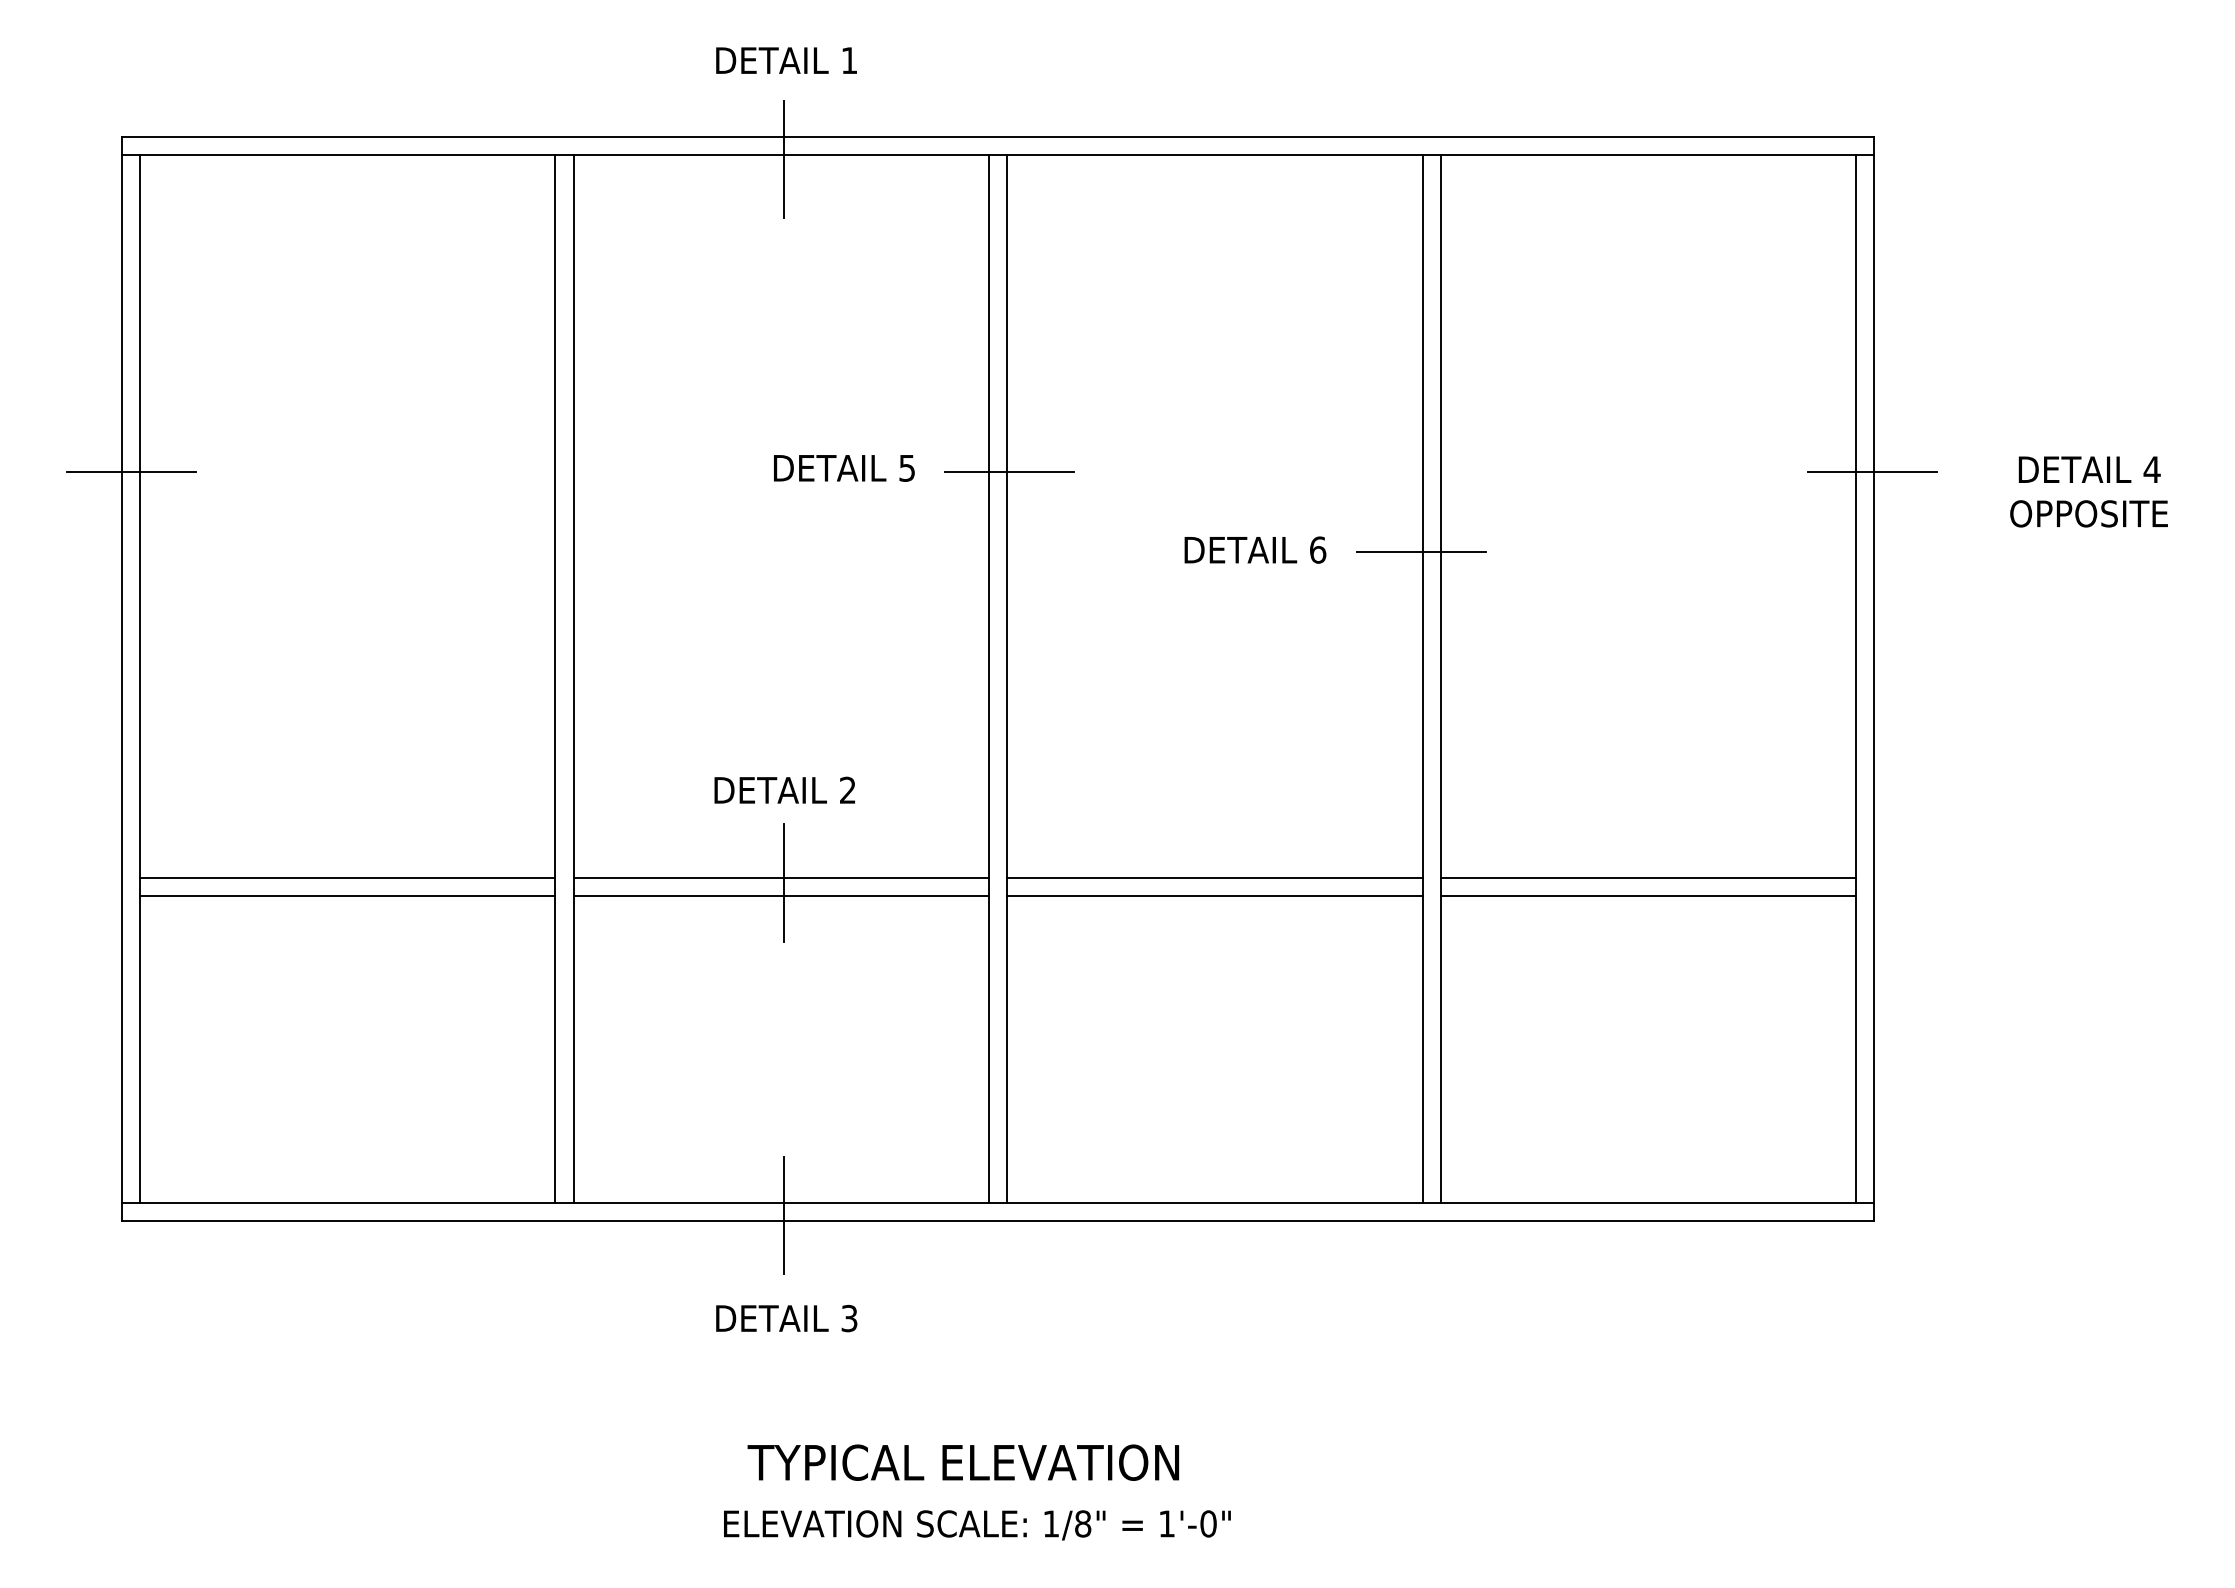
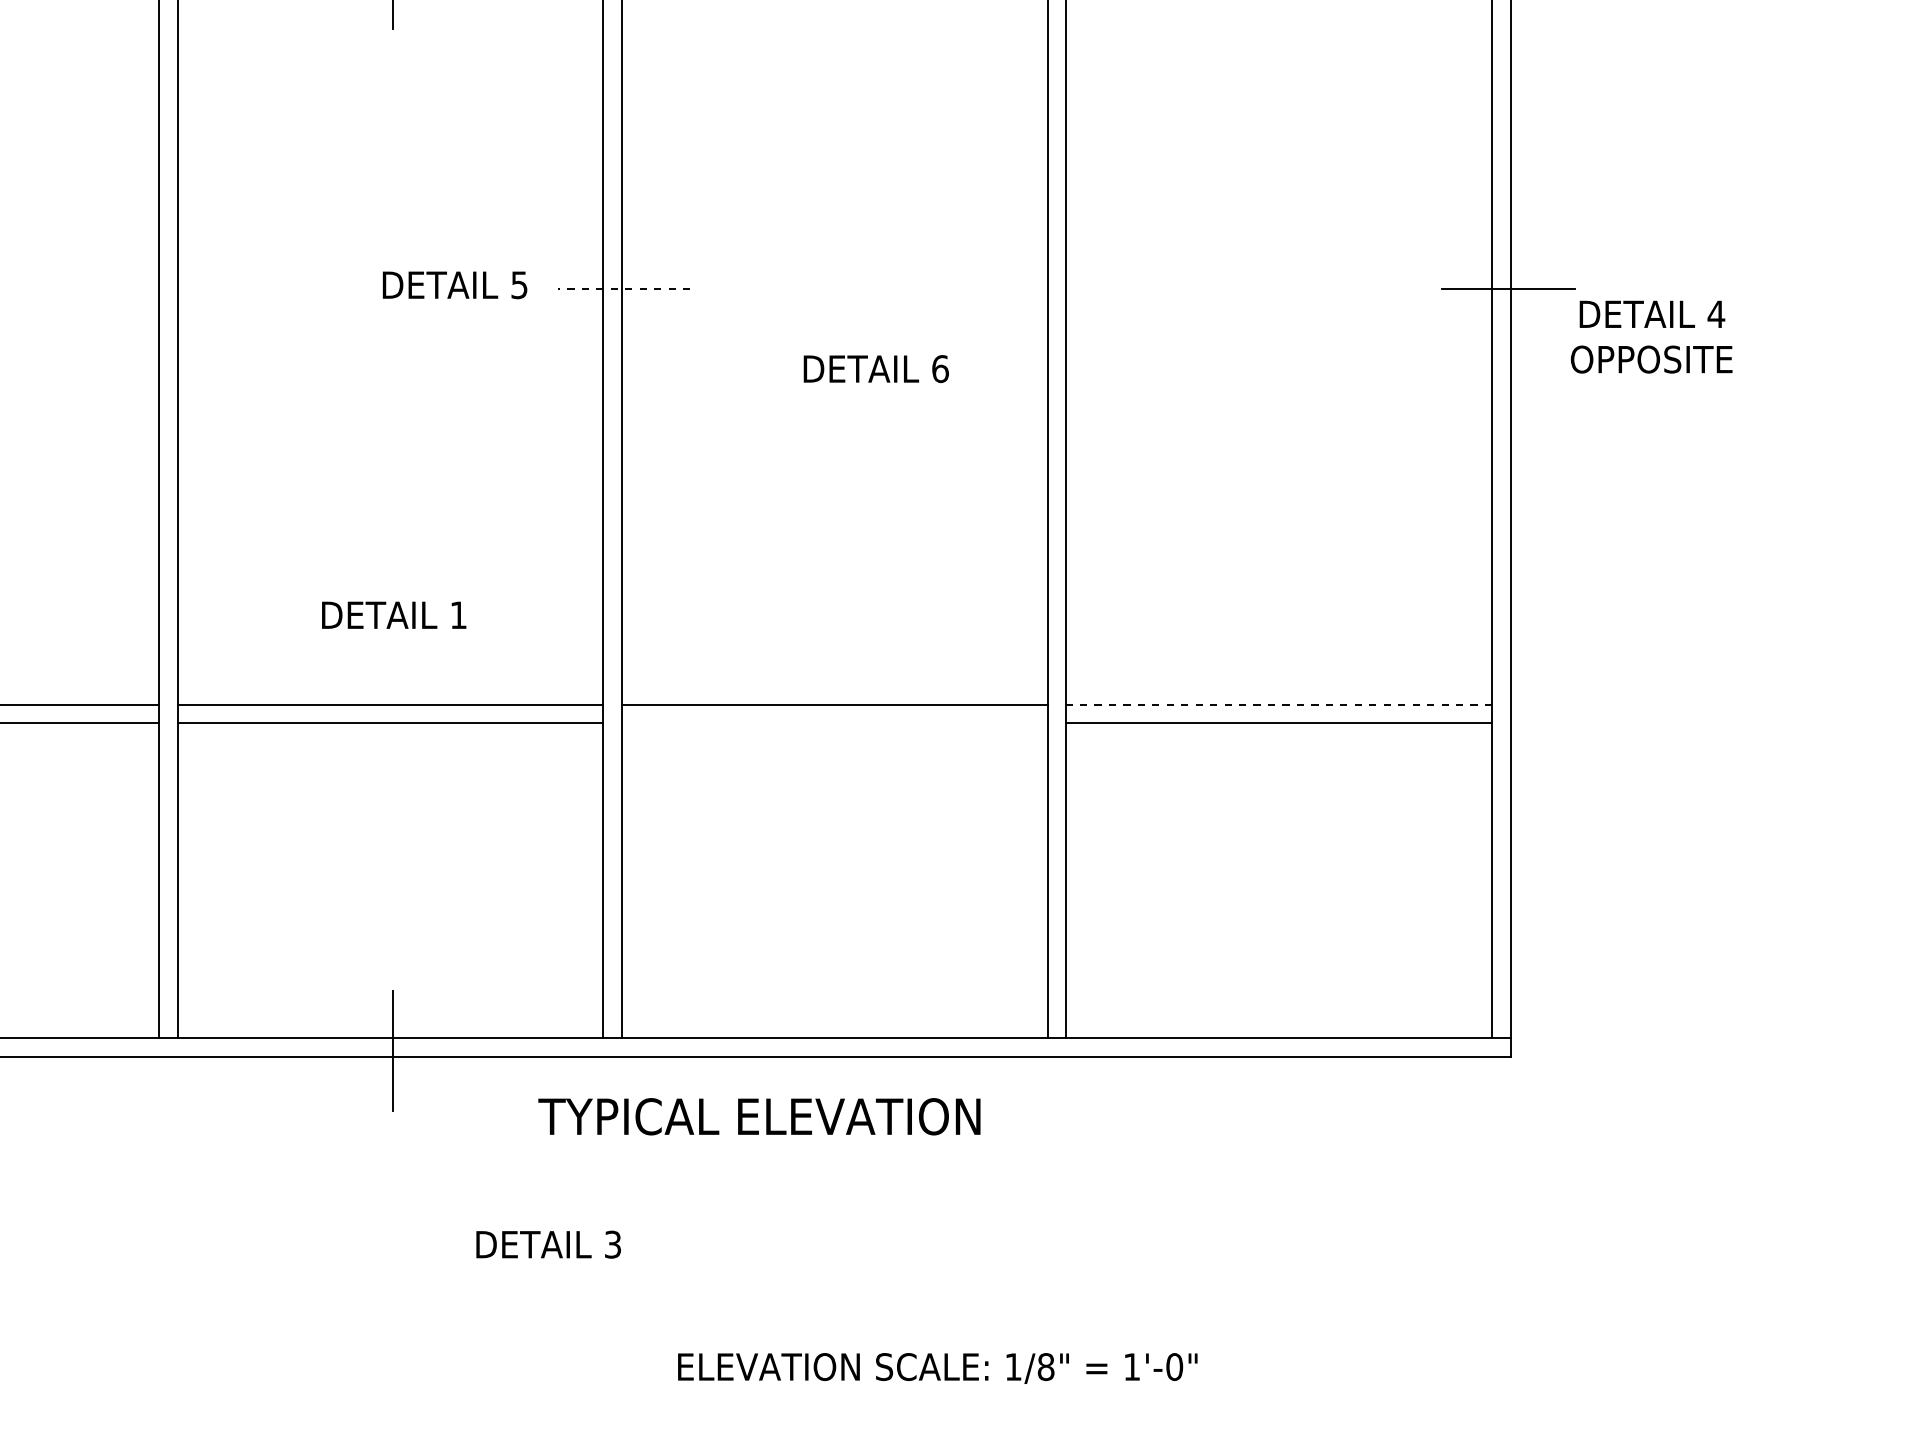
line: (1009, 471) -> (624, 288), solid -> dashed
text: (2088, 491) -> (1651, 336), moved
line: (1421, 552) -> (1046, 371), removed
text: (847, 789) -> (458, 614), 2 -> 1
line: (1648, 877) -> (1279, 704), solid -> dashed
line: (783, 882) -> (392, 709), removed
line: (1214, 895) -> (834, 723), removed
text: (786, 1318) -> (548, 1244), moved
text: (962, 1462) -> (758, 1116), moved
text: (977, 1525) -> (937, 1368), moved

